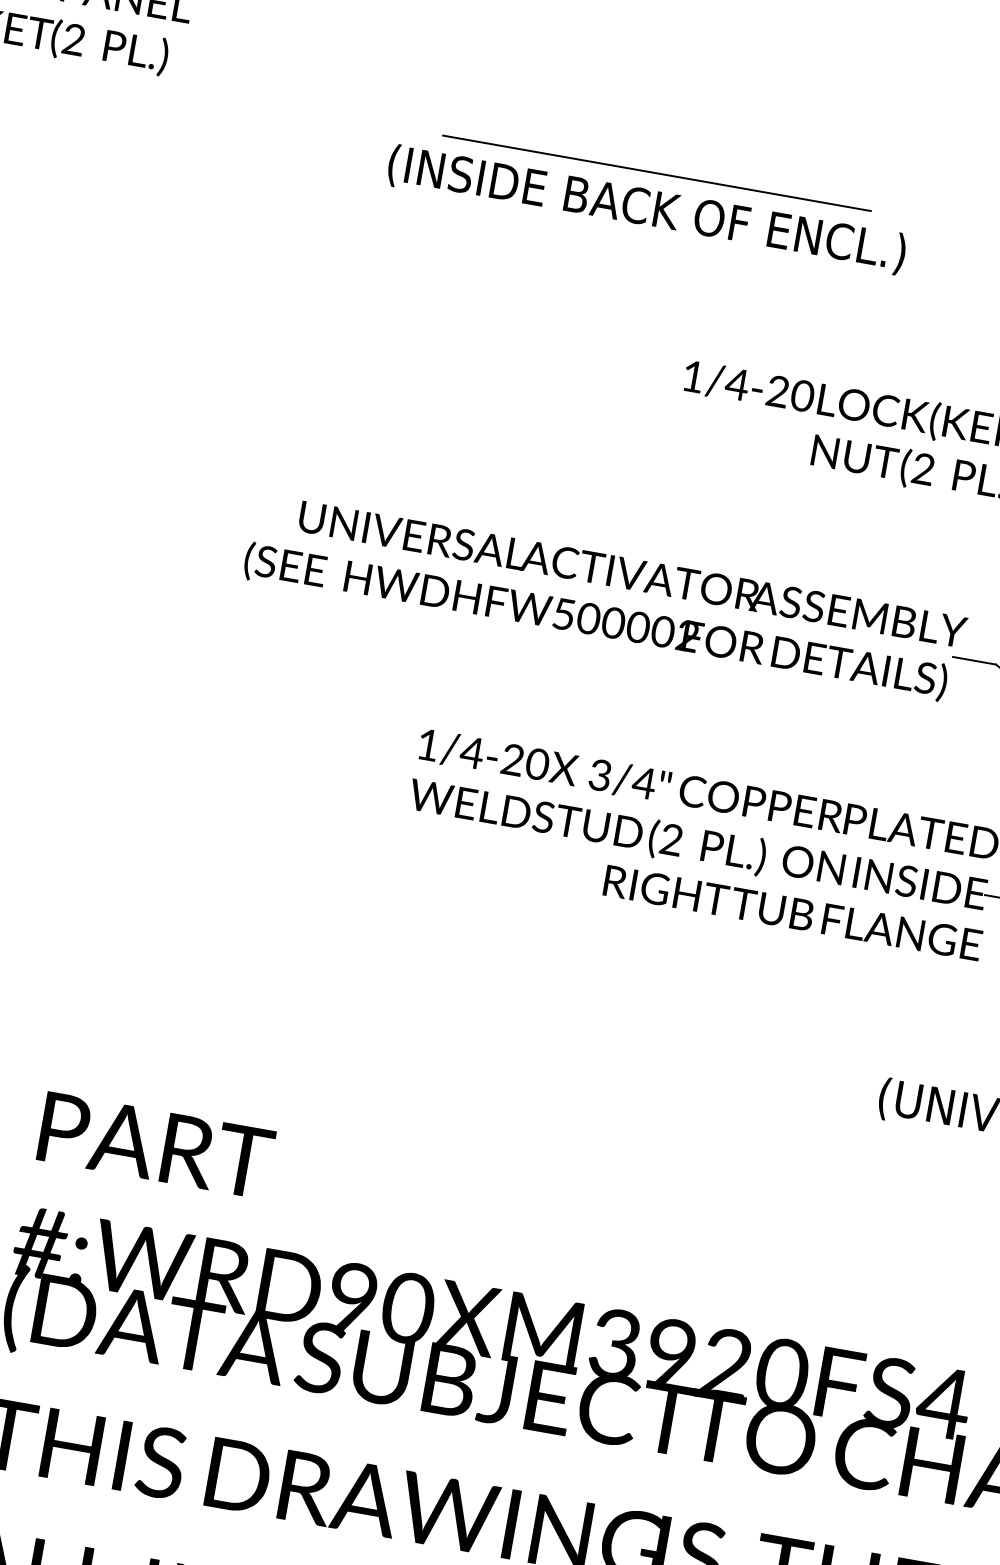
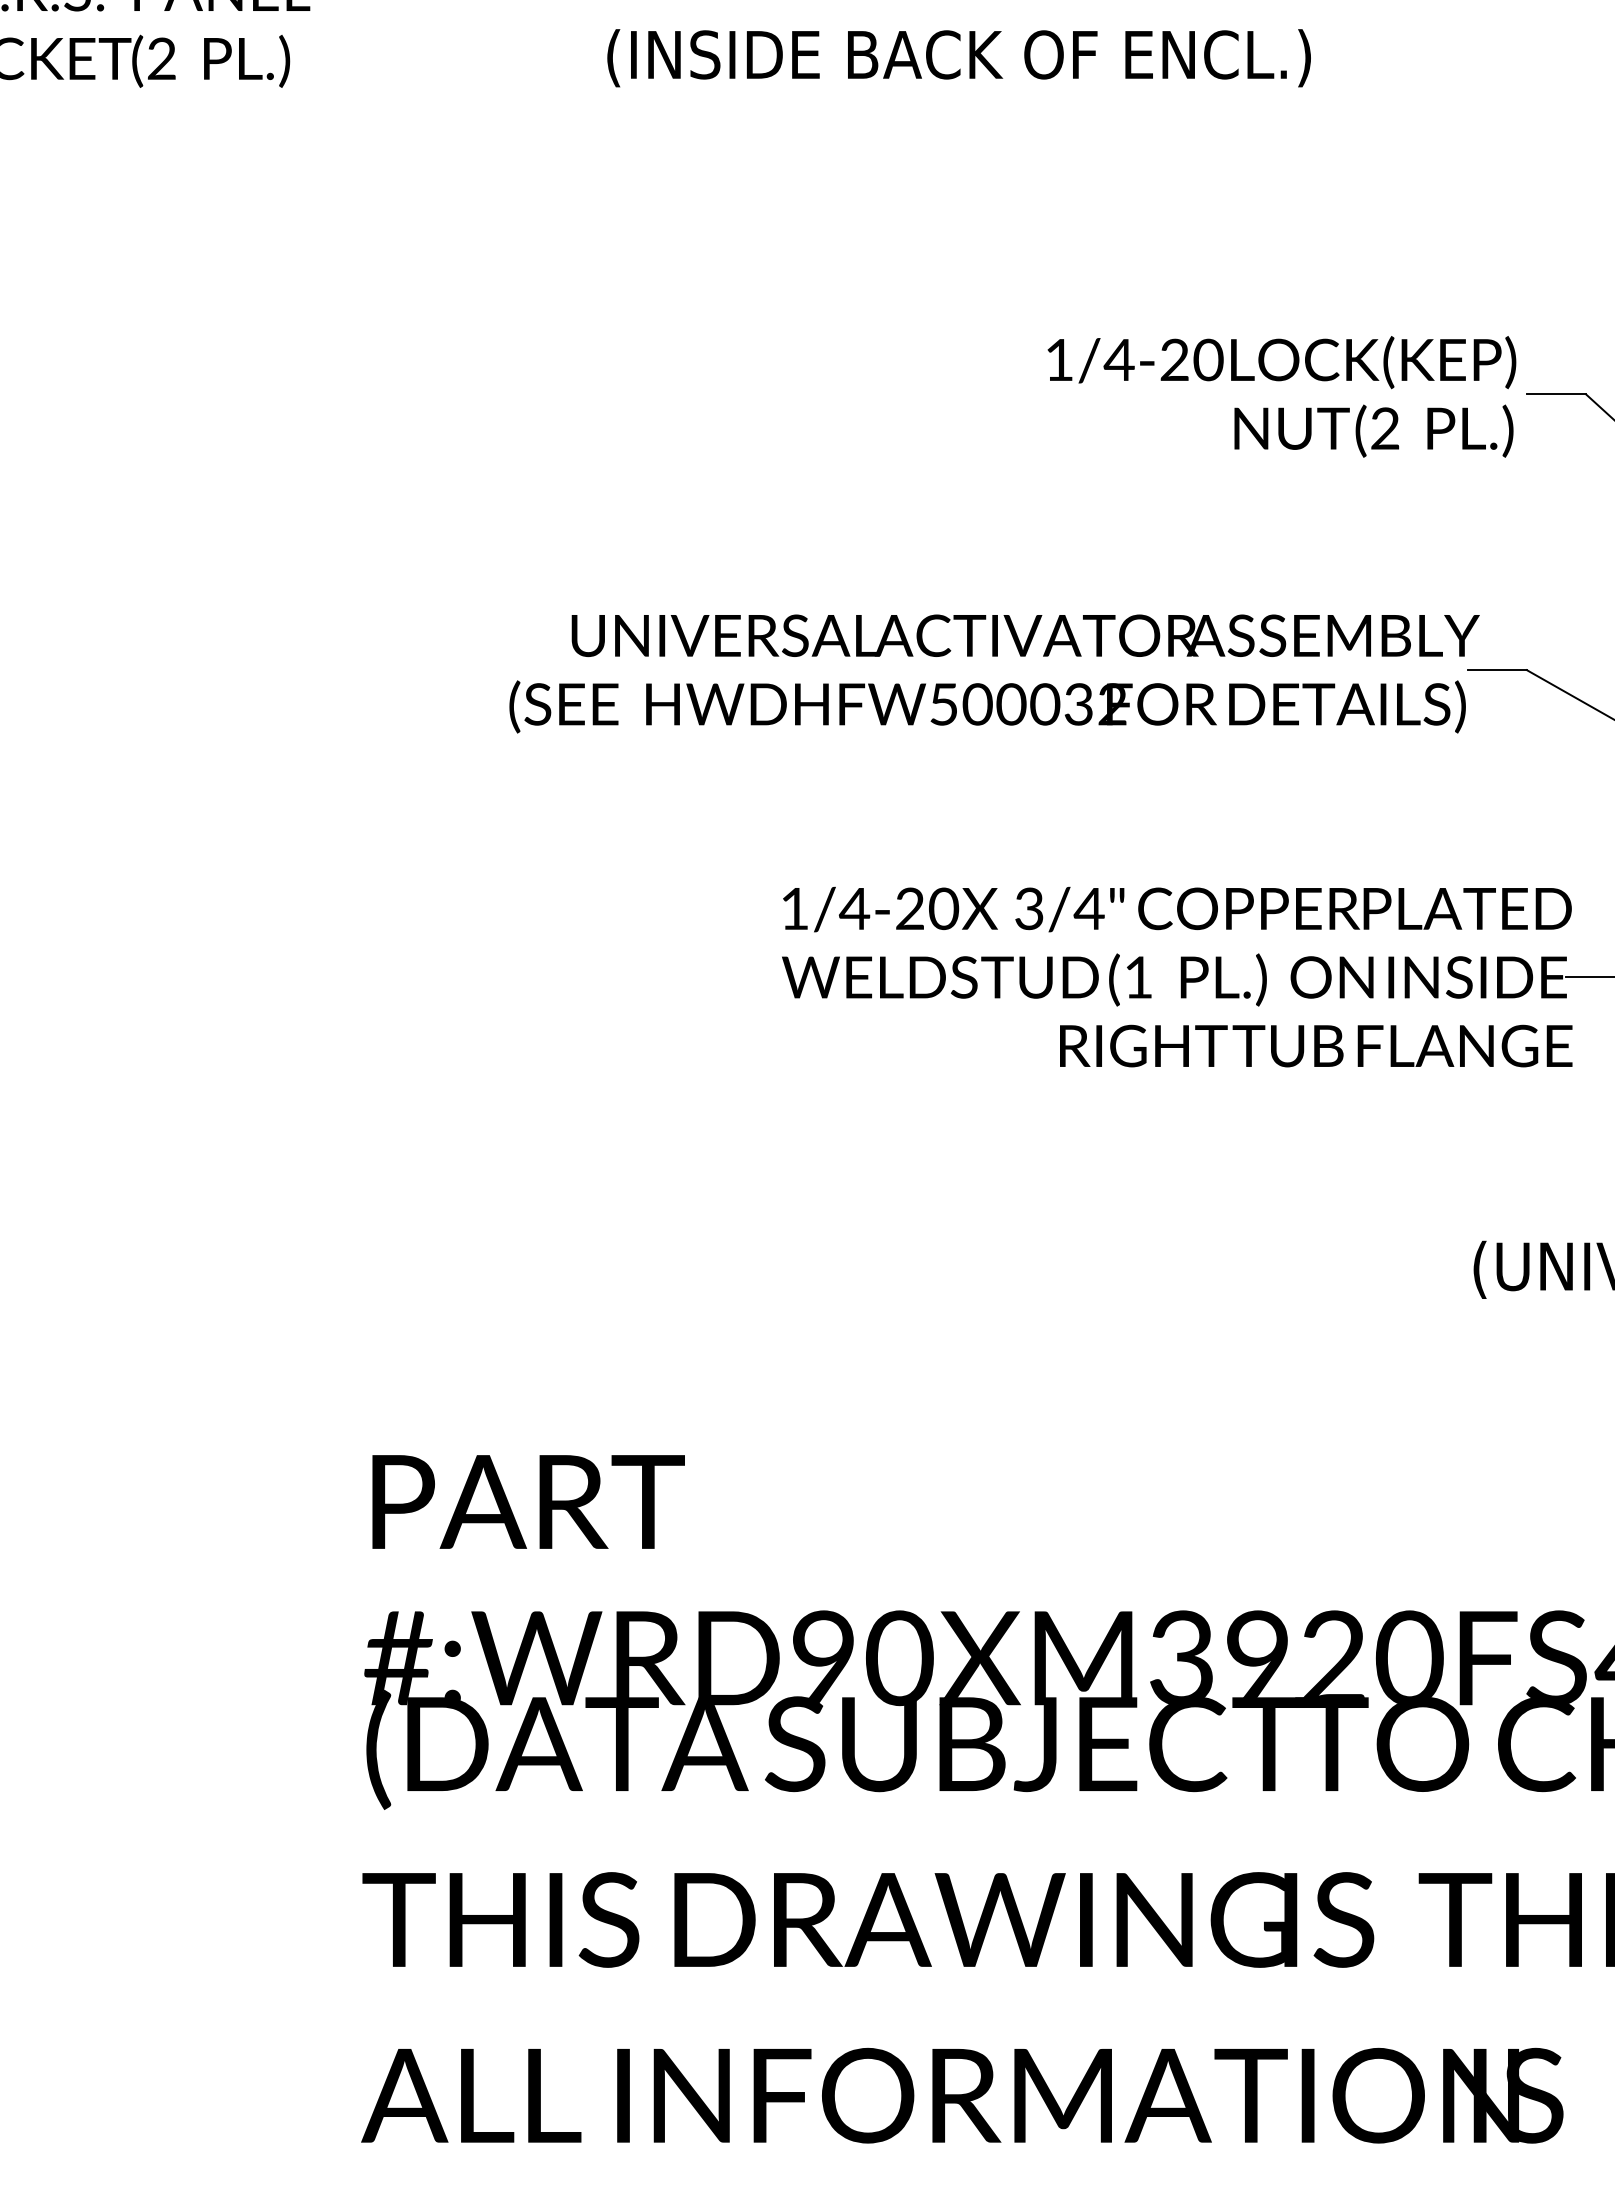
line: (656, 173) -> (963, 99), removed
text: (646, 209) -> (958, 58), moved
text: (663, 631) -> (1079, 704), HWDHFW500002 -> HWDHFW500032
text: (671, 839) -> (1138, 977), (2 -> (1

